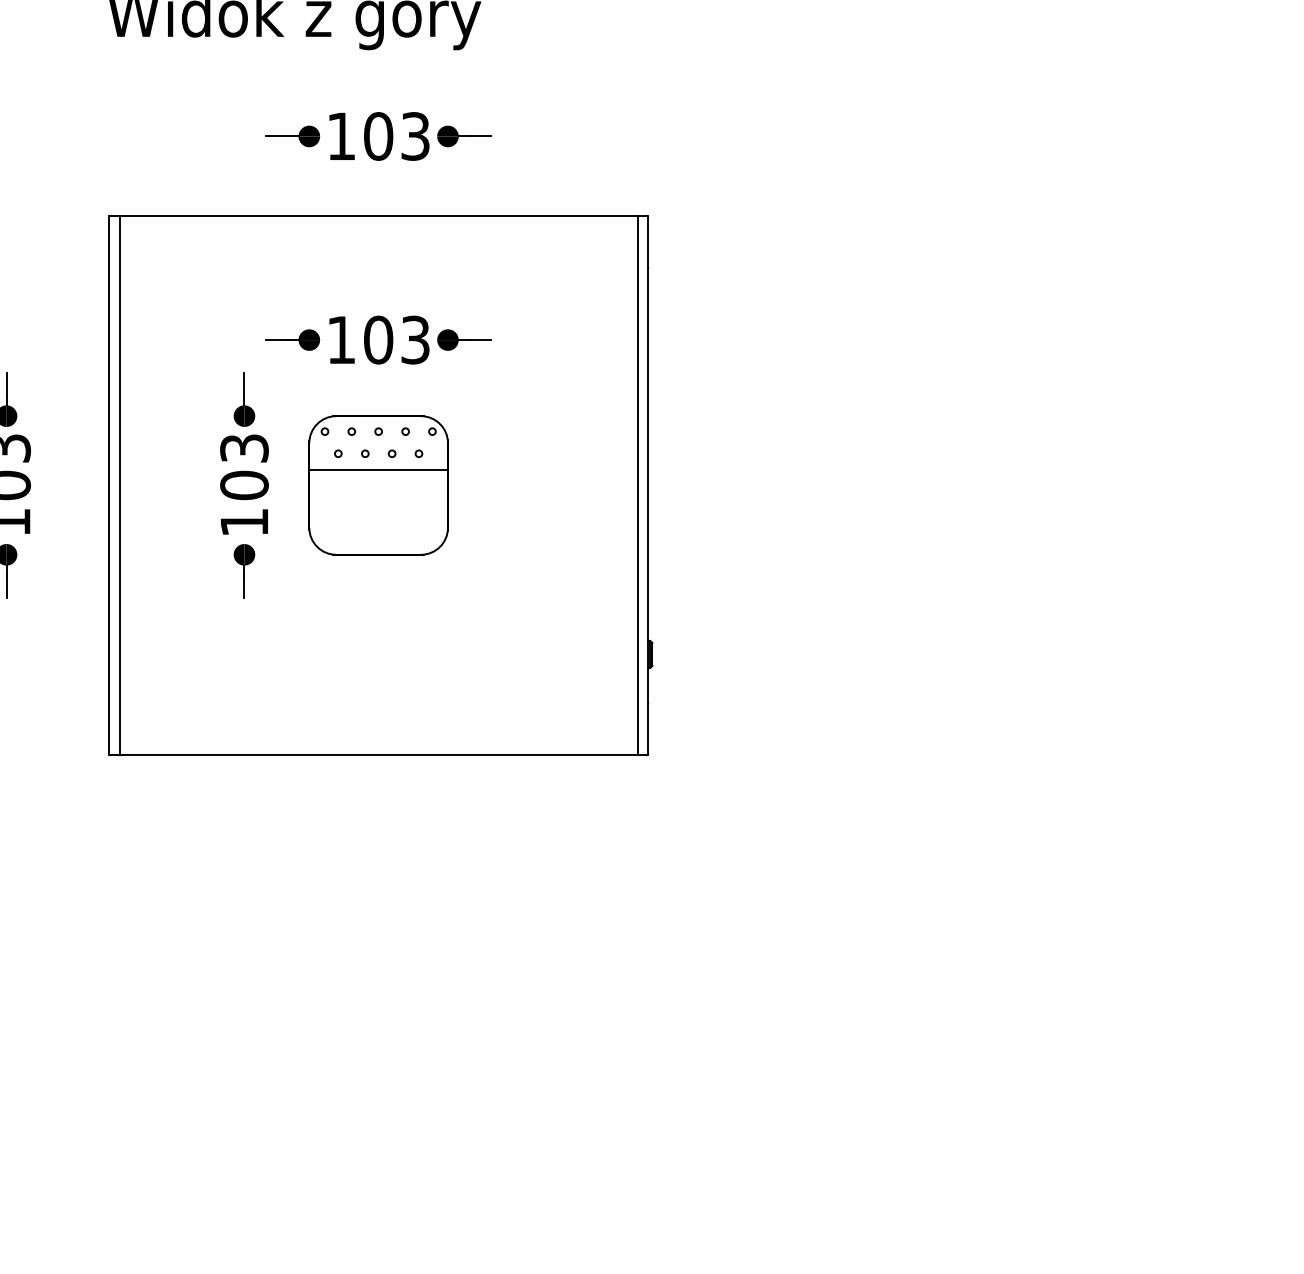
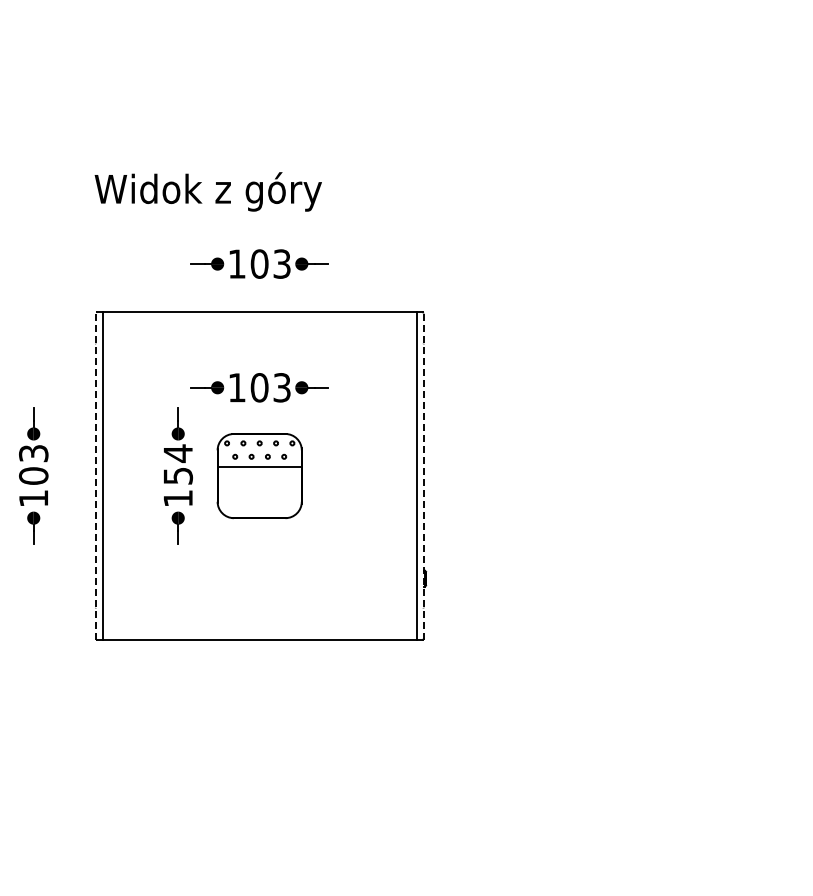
text: (244, 466) -> (178, 464), 103 -> 154
line: (108, 486) -> (95, 476), solid -> dashed
line: (648, 486) -> (423, 476), solid -> dashed

